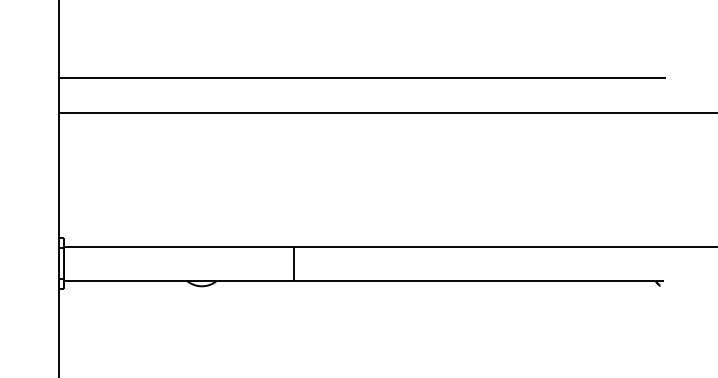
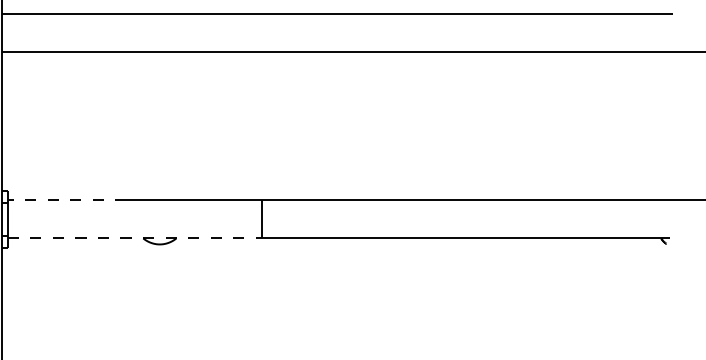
line: (117, 246) -> (66, 200), solid -> dashed
line: (179, 280) -> (135, 238), solid -> dashed

